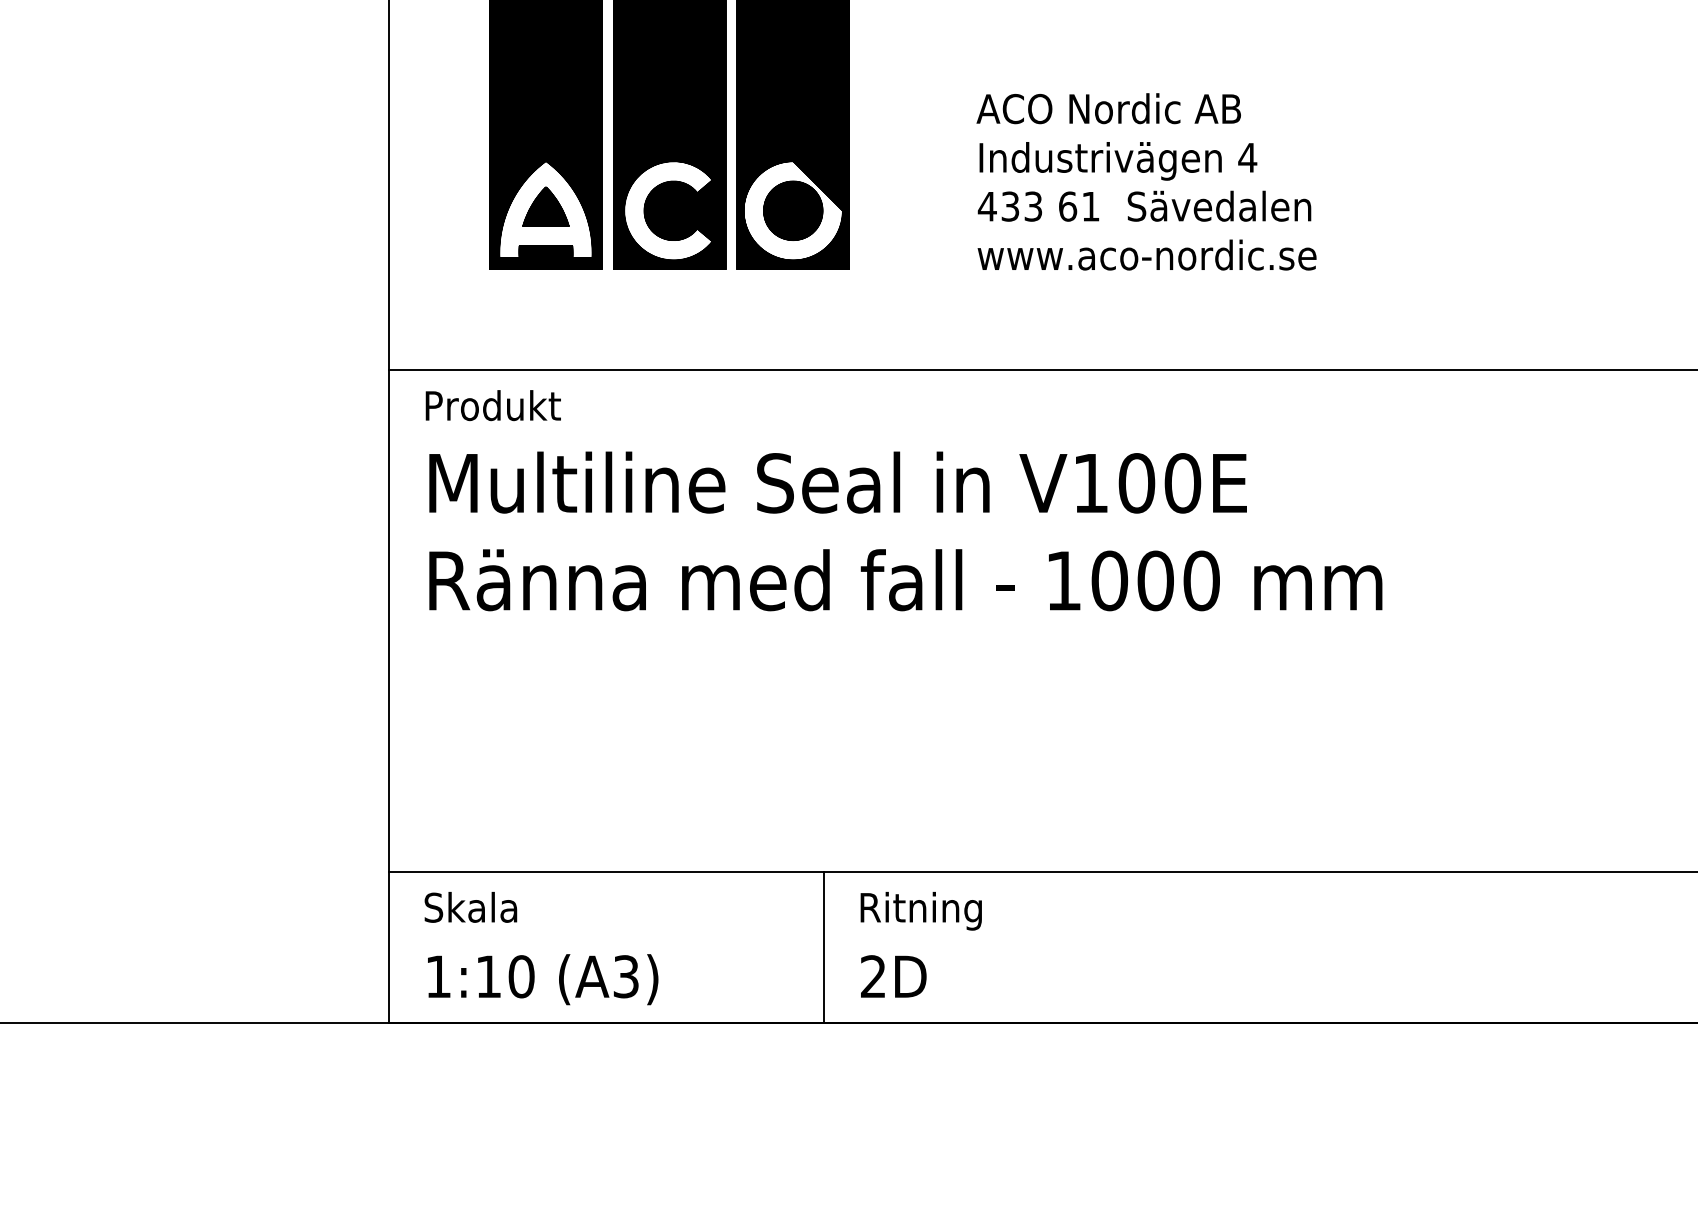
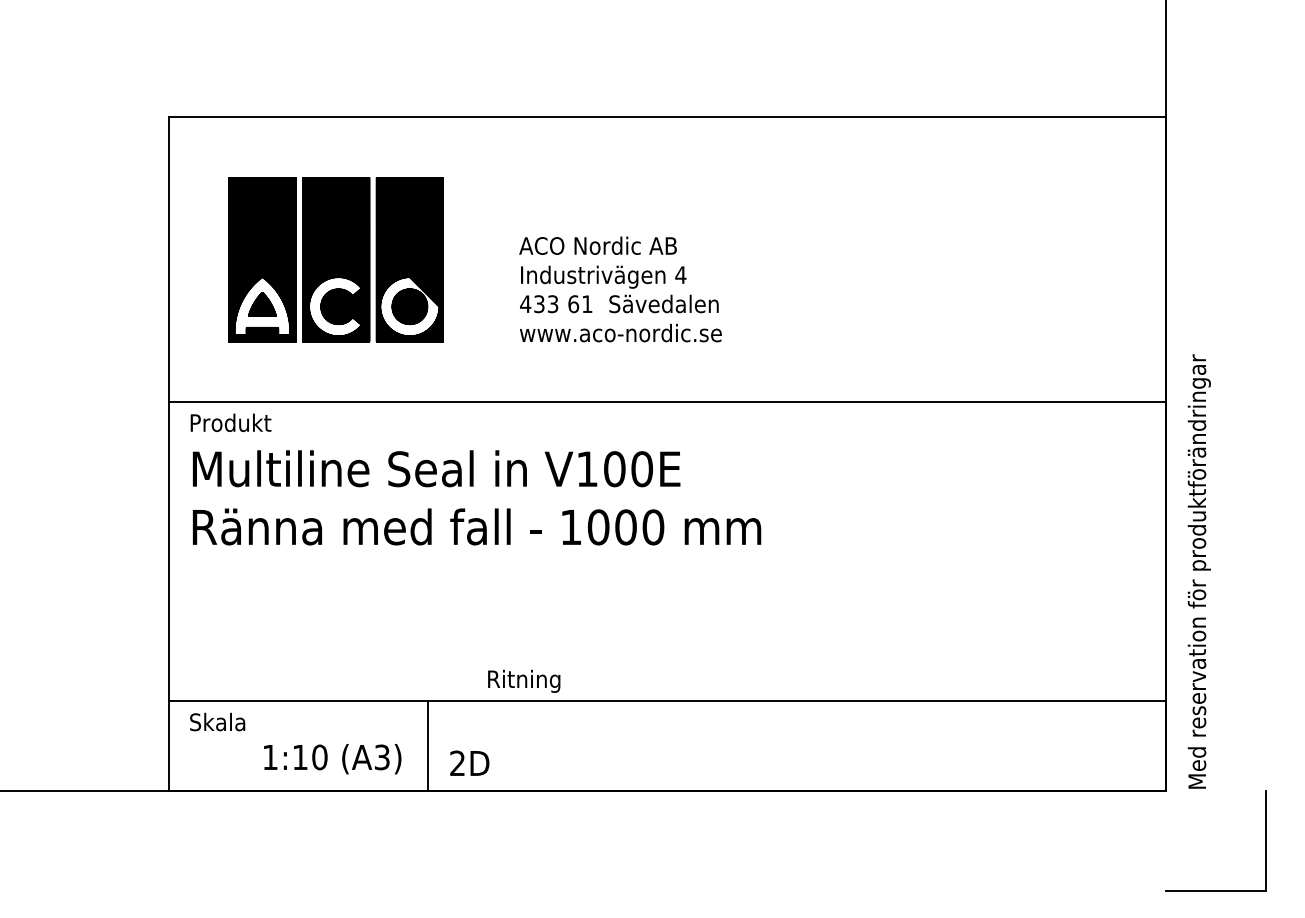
text: (921, 909) -> (524, 680), moved
text: (542, 980) -> (332, 759), moved

